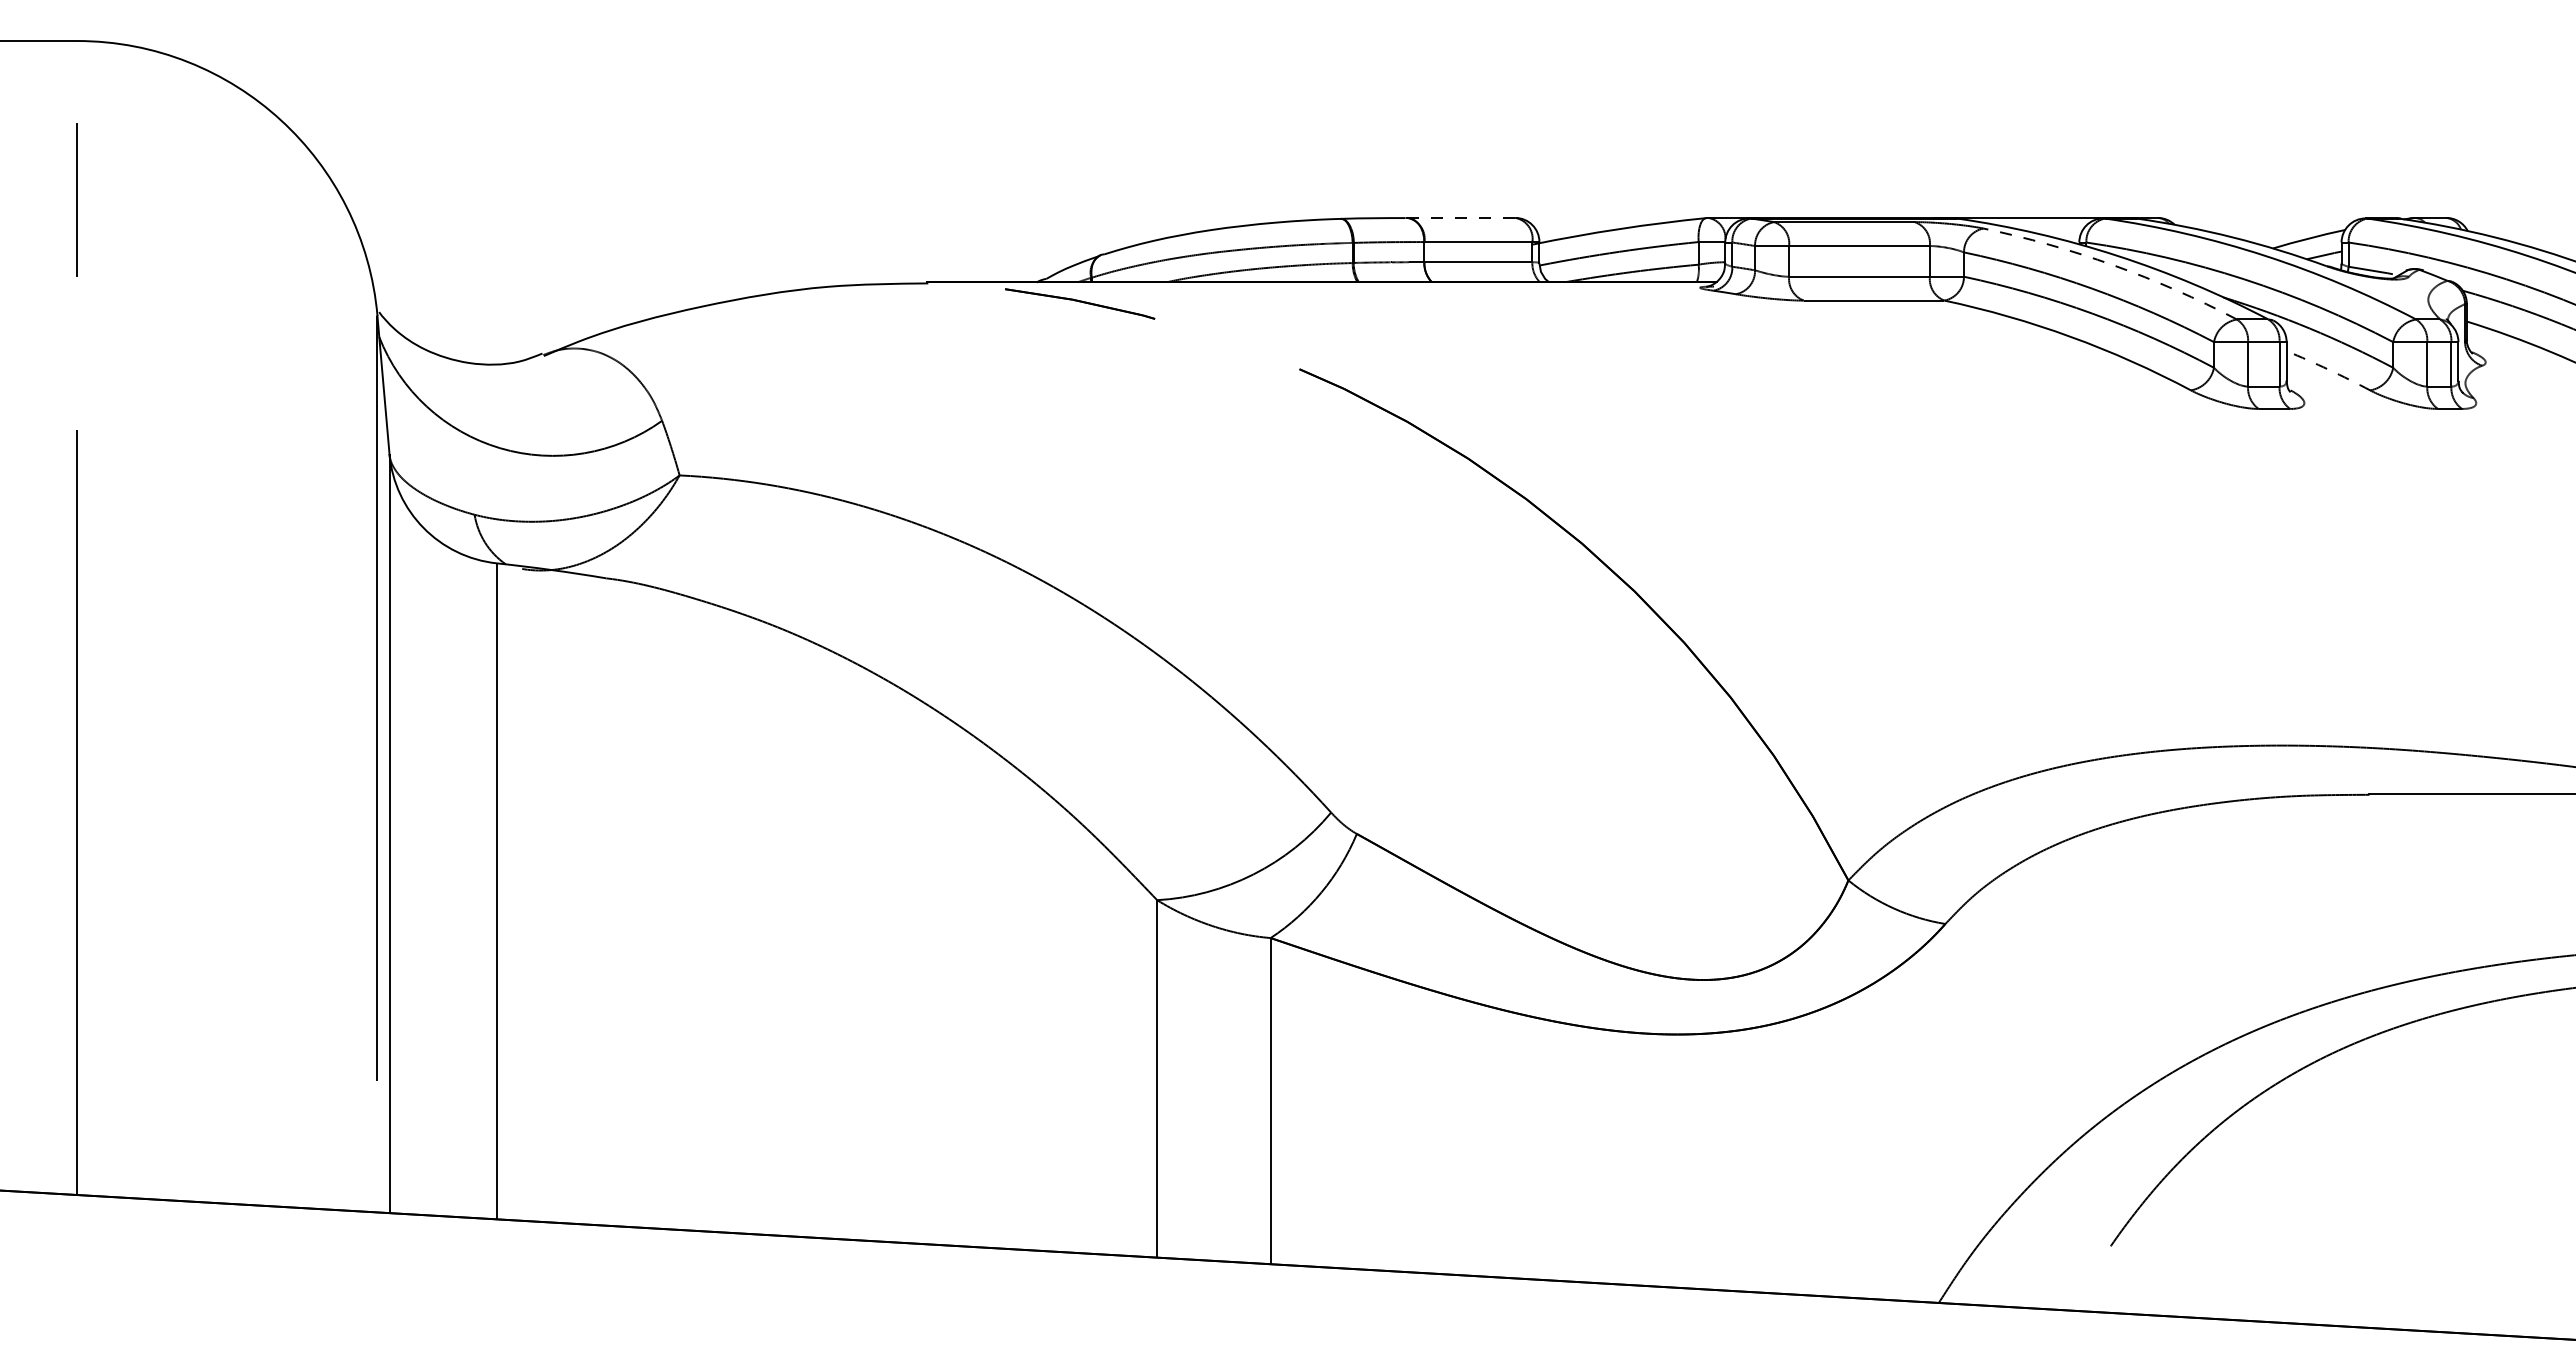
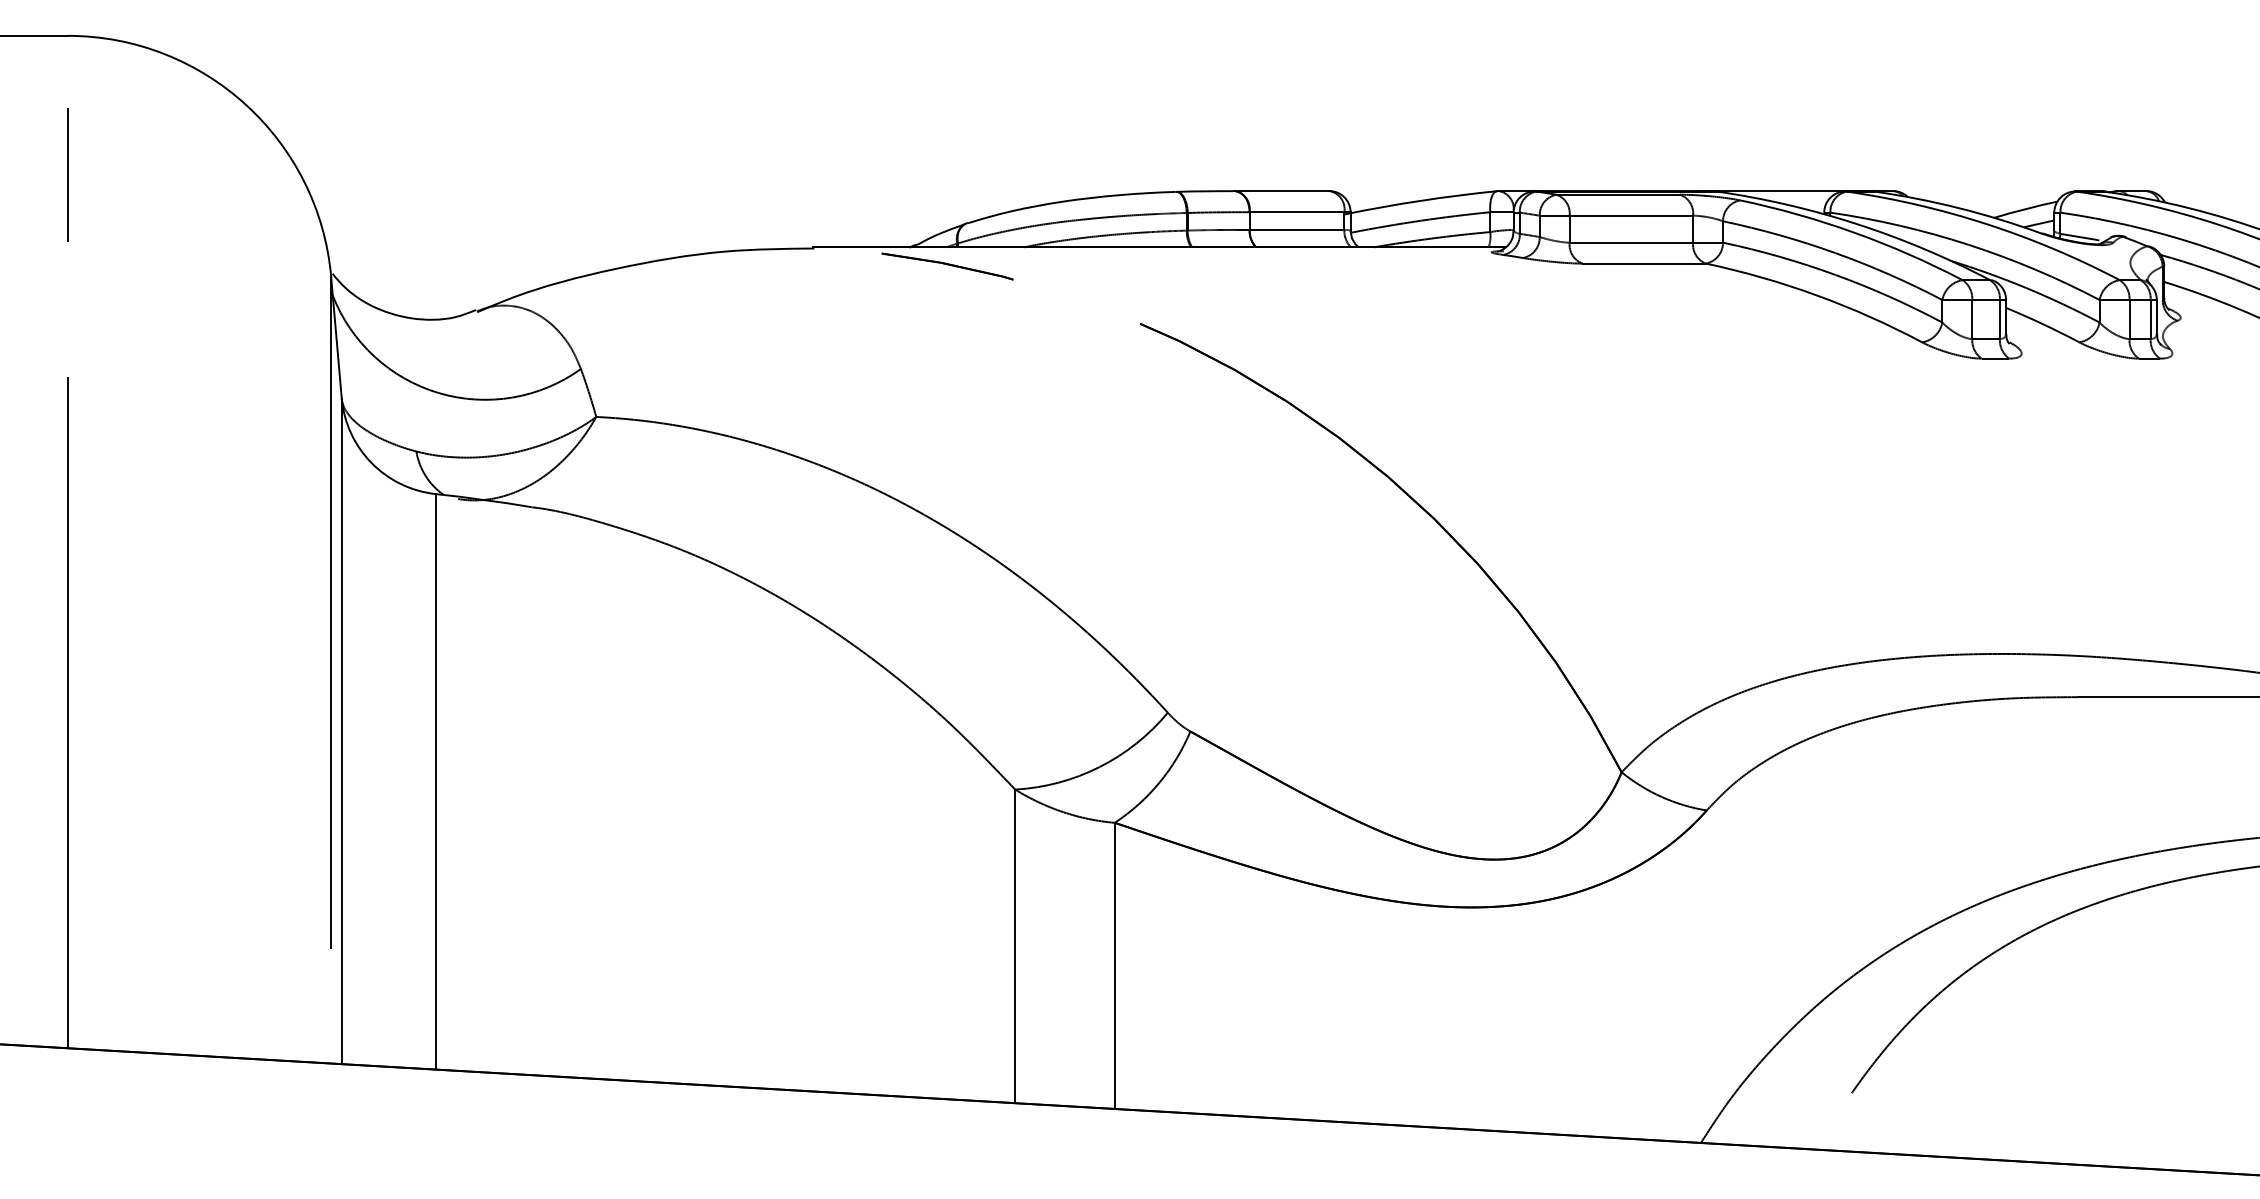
line: (1460, 217) -> (1281, 190), dashed -> solid
arc: (2113, 265) -> (1854, 232), dashed -> solid
arc: (2328, 369) -> (2042, 324), dashed -> solid

